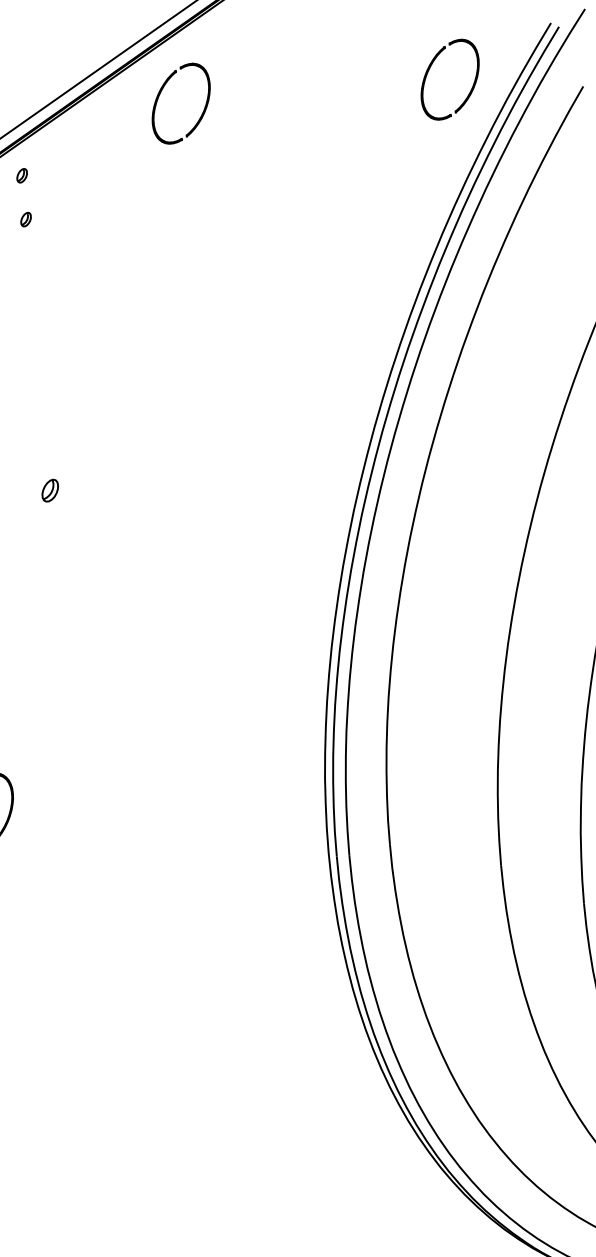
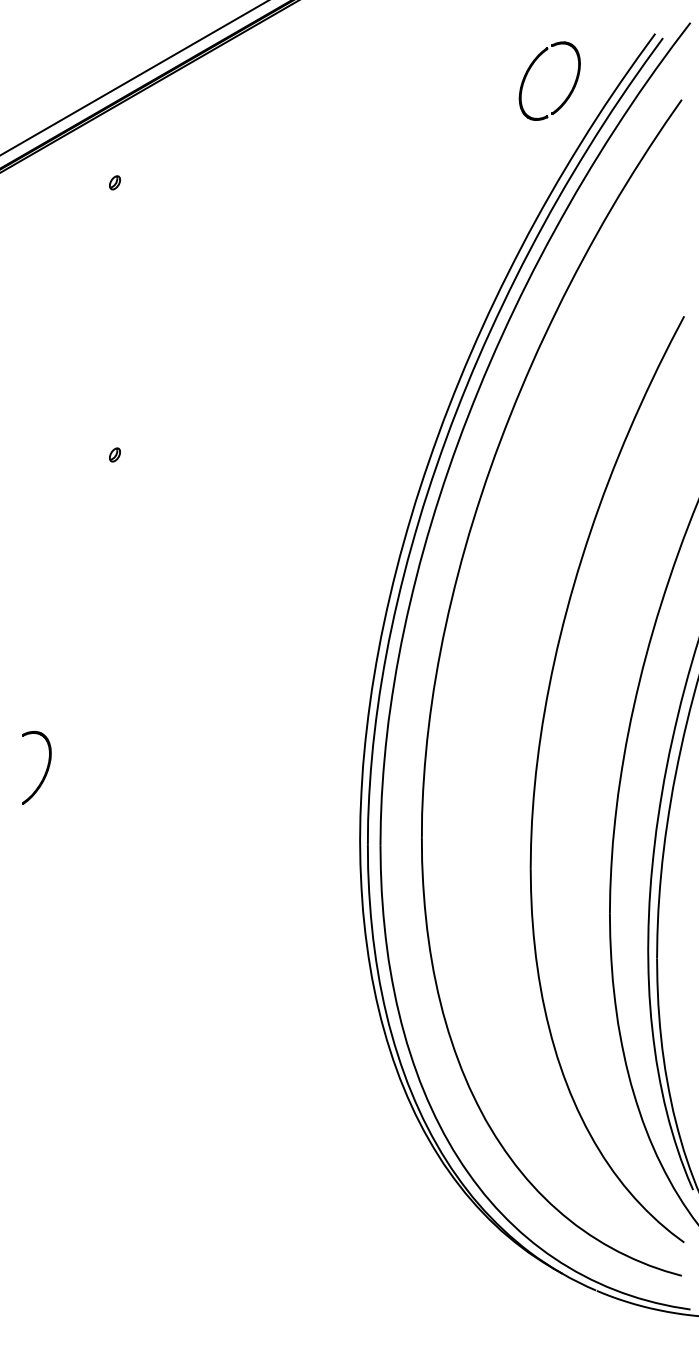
part: (160, 95) -> (259, 71), removed
part: (21, 175) -> (114, 138), removed
part: (49, 490) -> (114, 454), size x0.62

